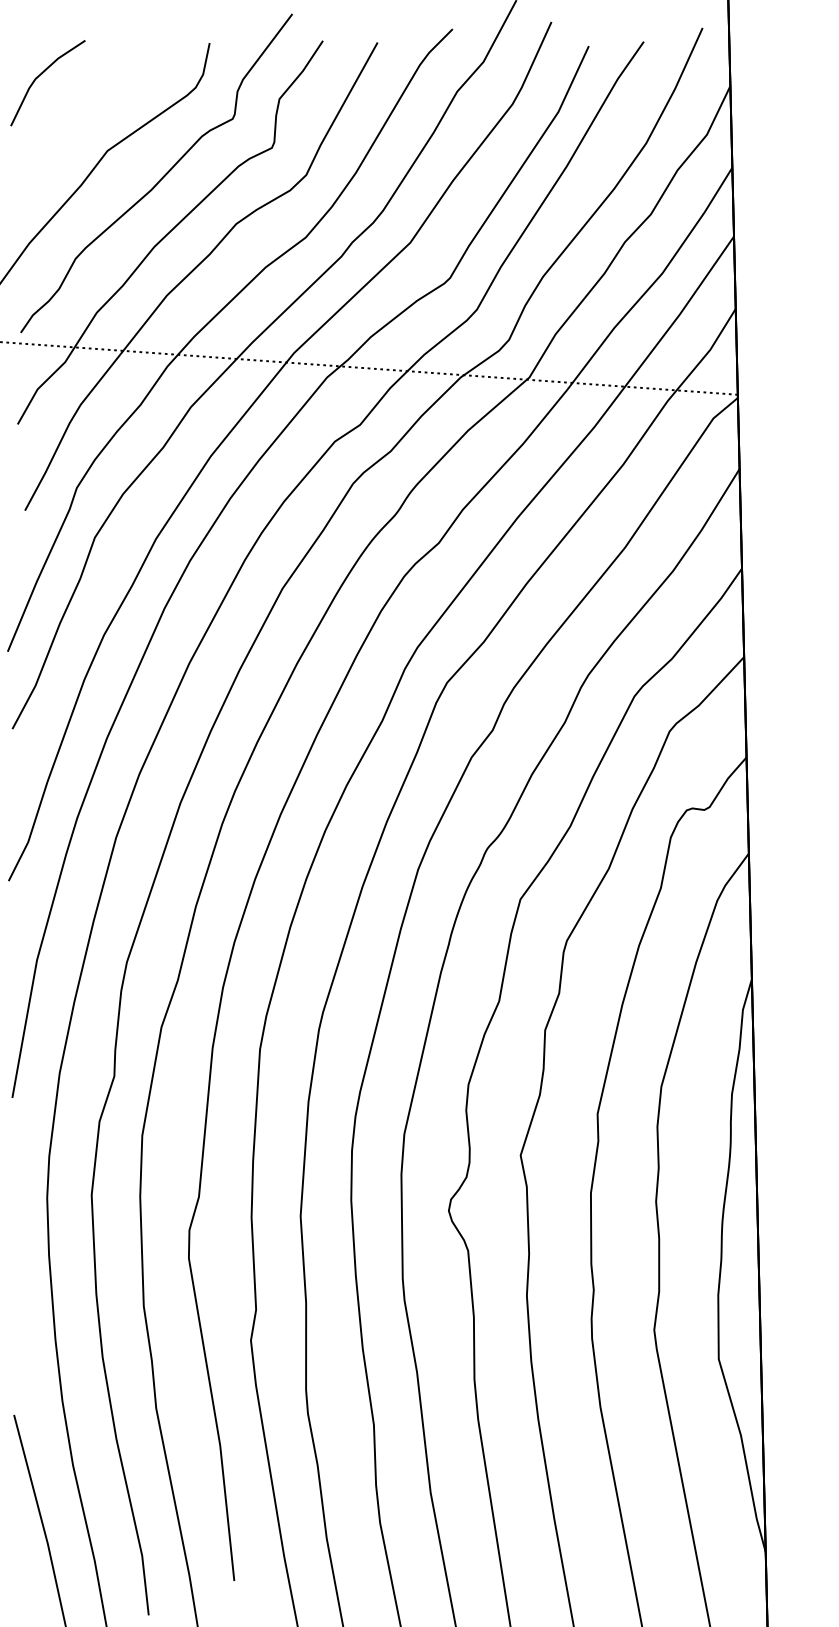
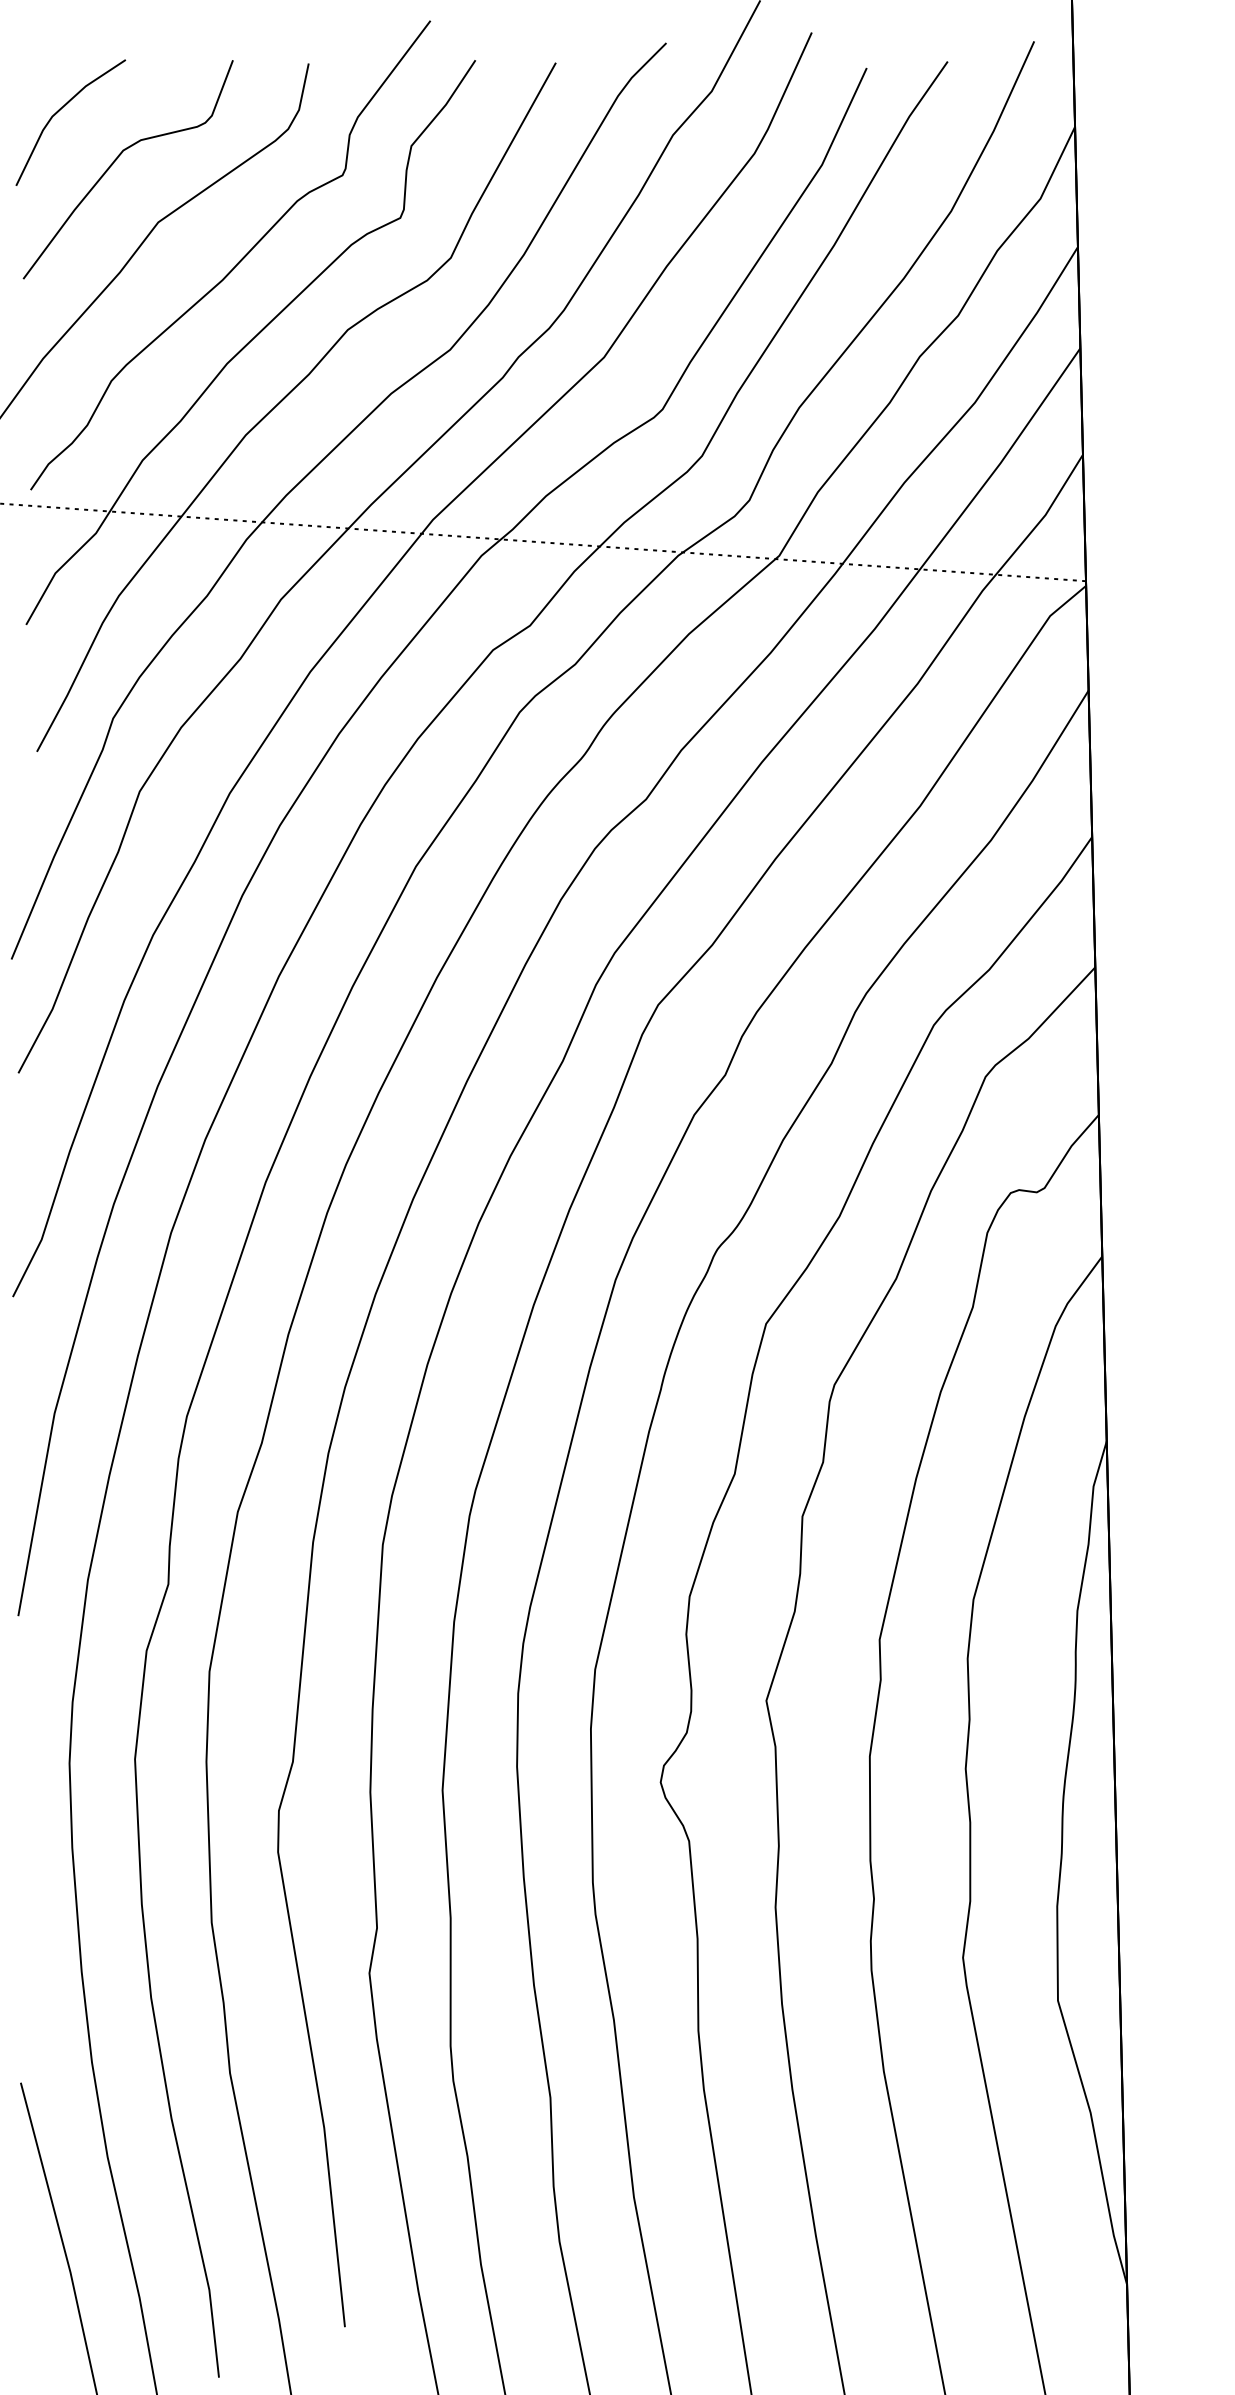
curve: (78, 110) -> (115, 162), added

